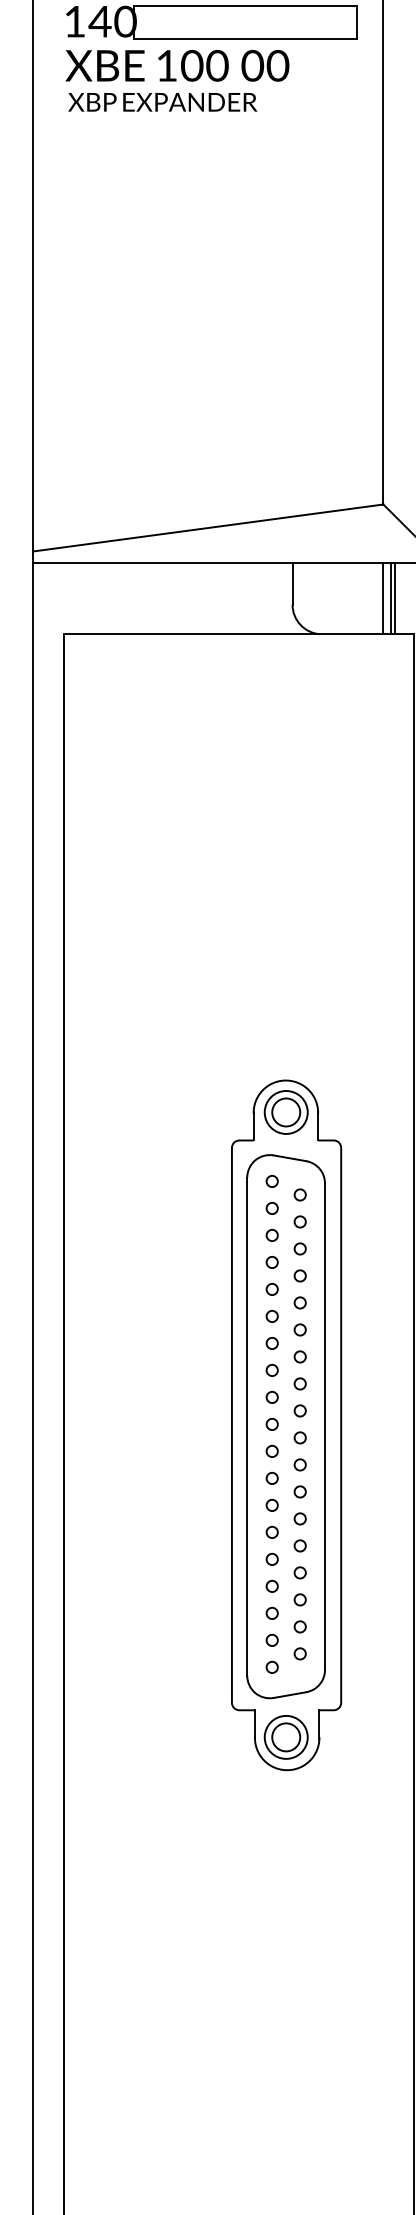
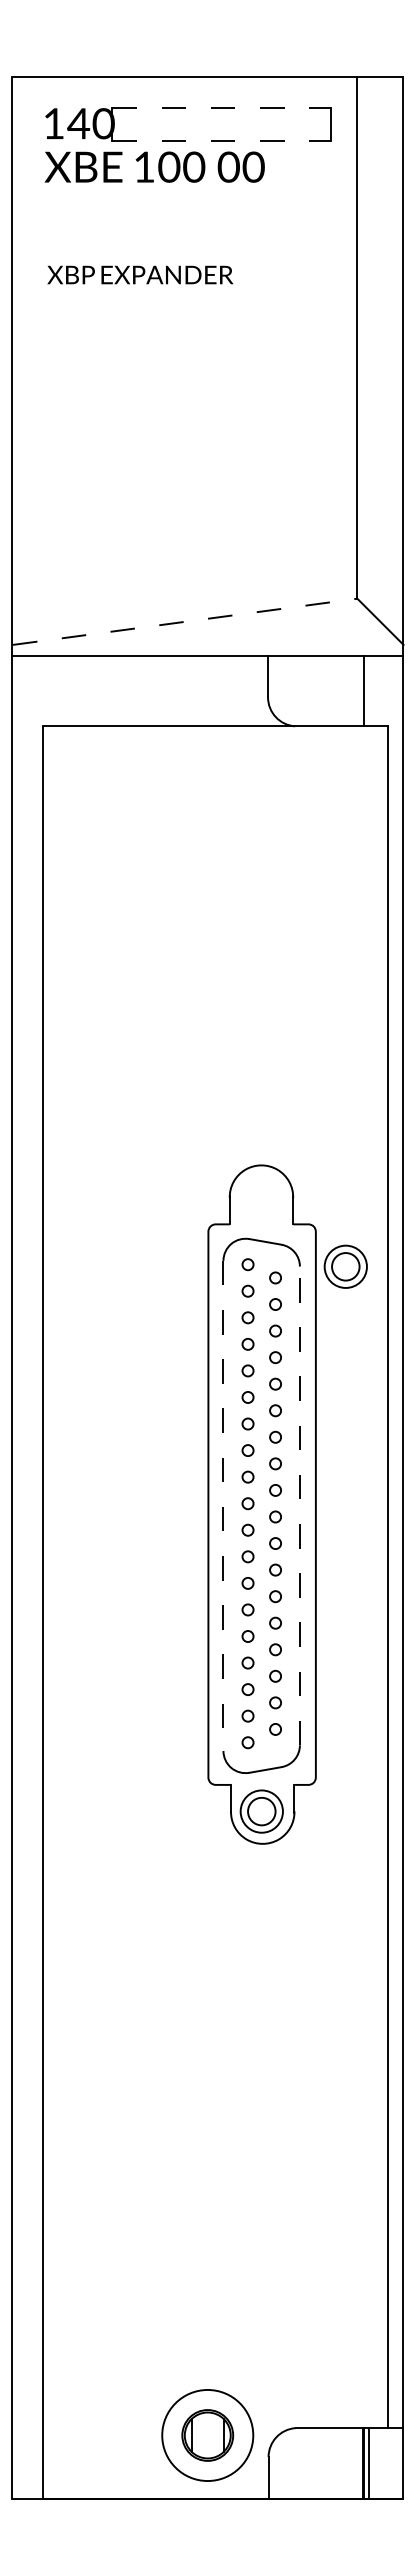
line: (246, 5) -> (222, 107), solid -> dashed
line: (246, 39) -> (222, 141), solid -> dashed
text: (162, 101) -> (140, 274), moved
line: (208, 527) -> (185, 621), solid -> dashed
line: (383, 598) -> (357, 691), removed
line: (395, 598) -> (369, 691), removed
part: (285, 1112) -> (345, 1266), moved
line: (324, 1426) -> (299, 1505), solid -> dashed
line: (247, 1427) -> (223, 1506), solid -> dashed

